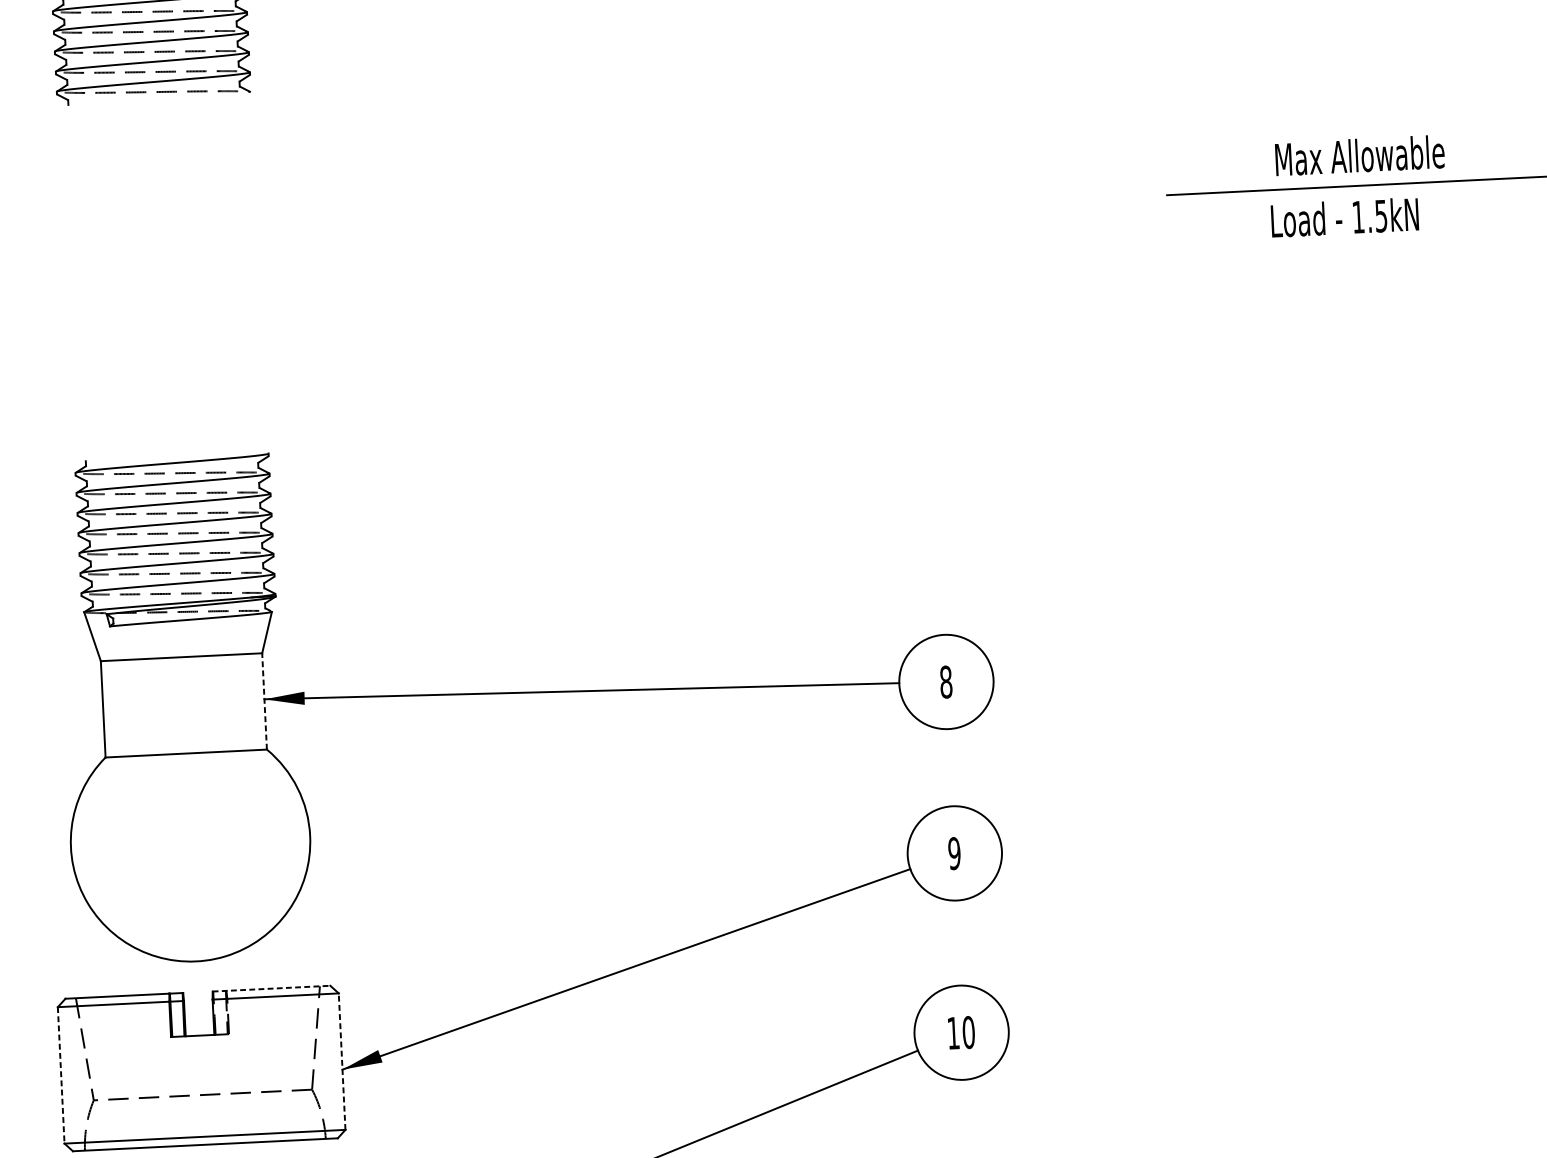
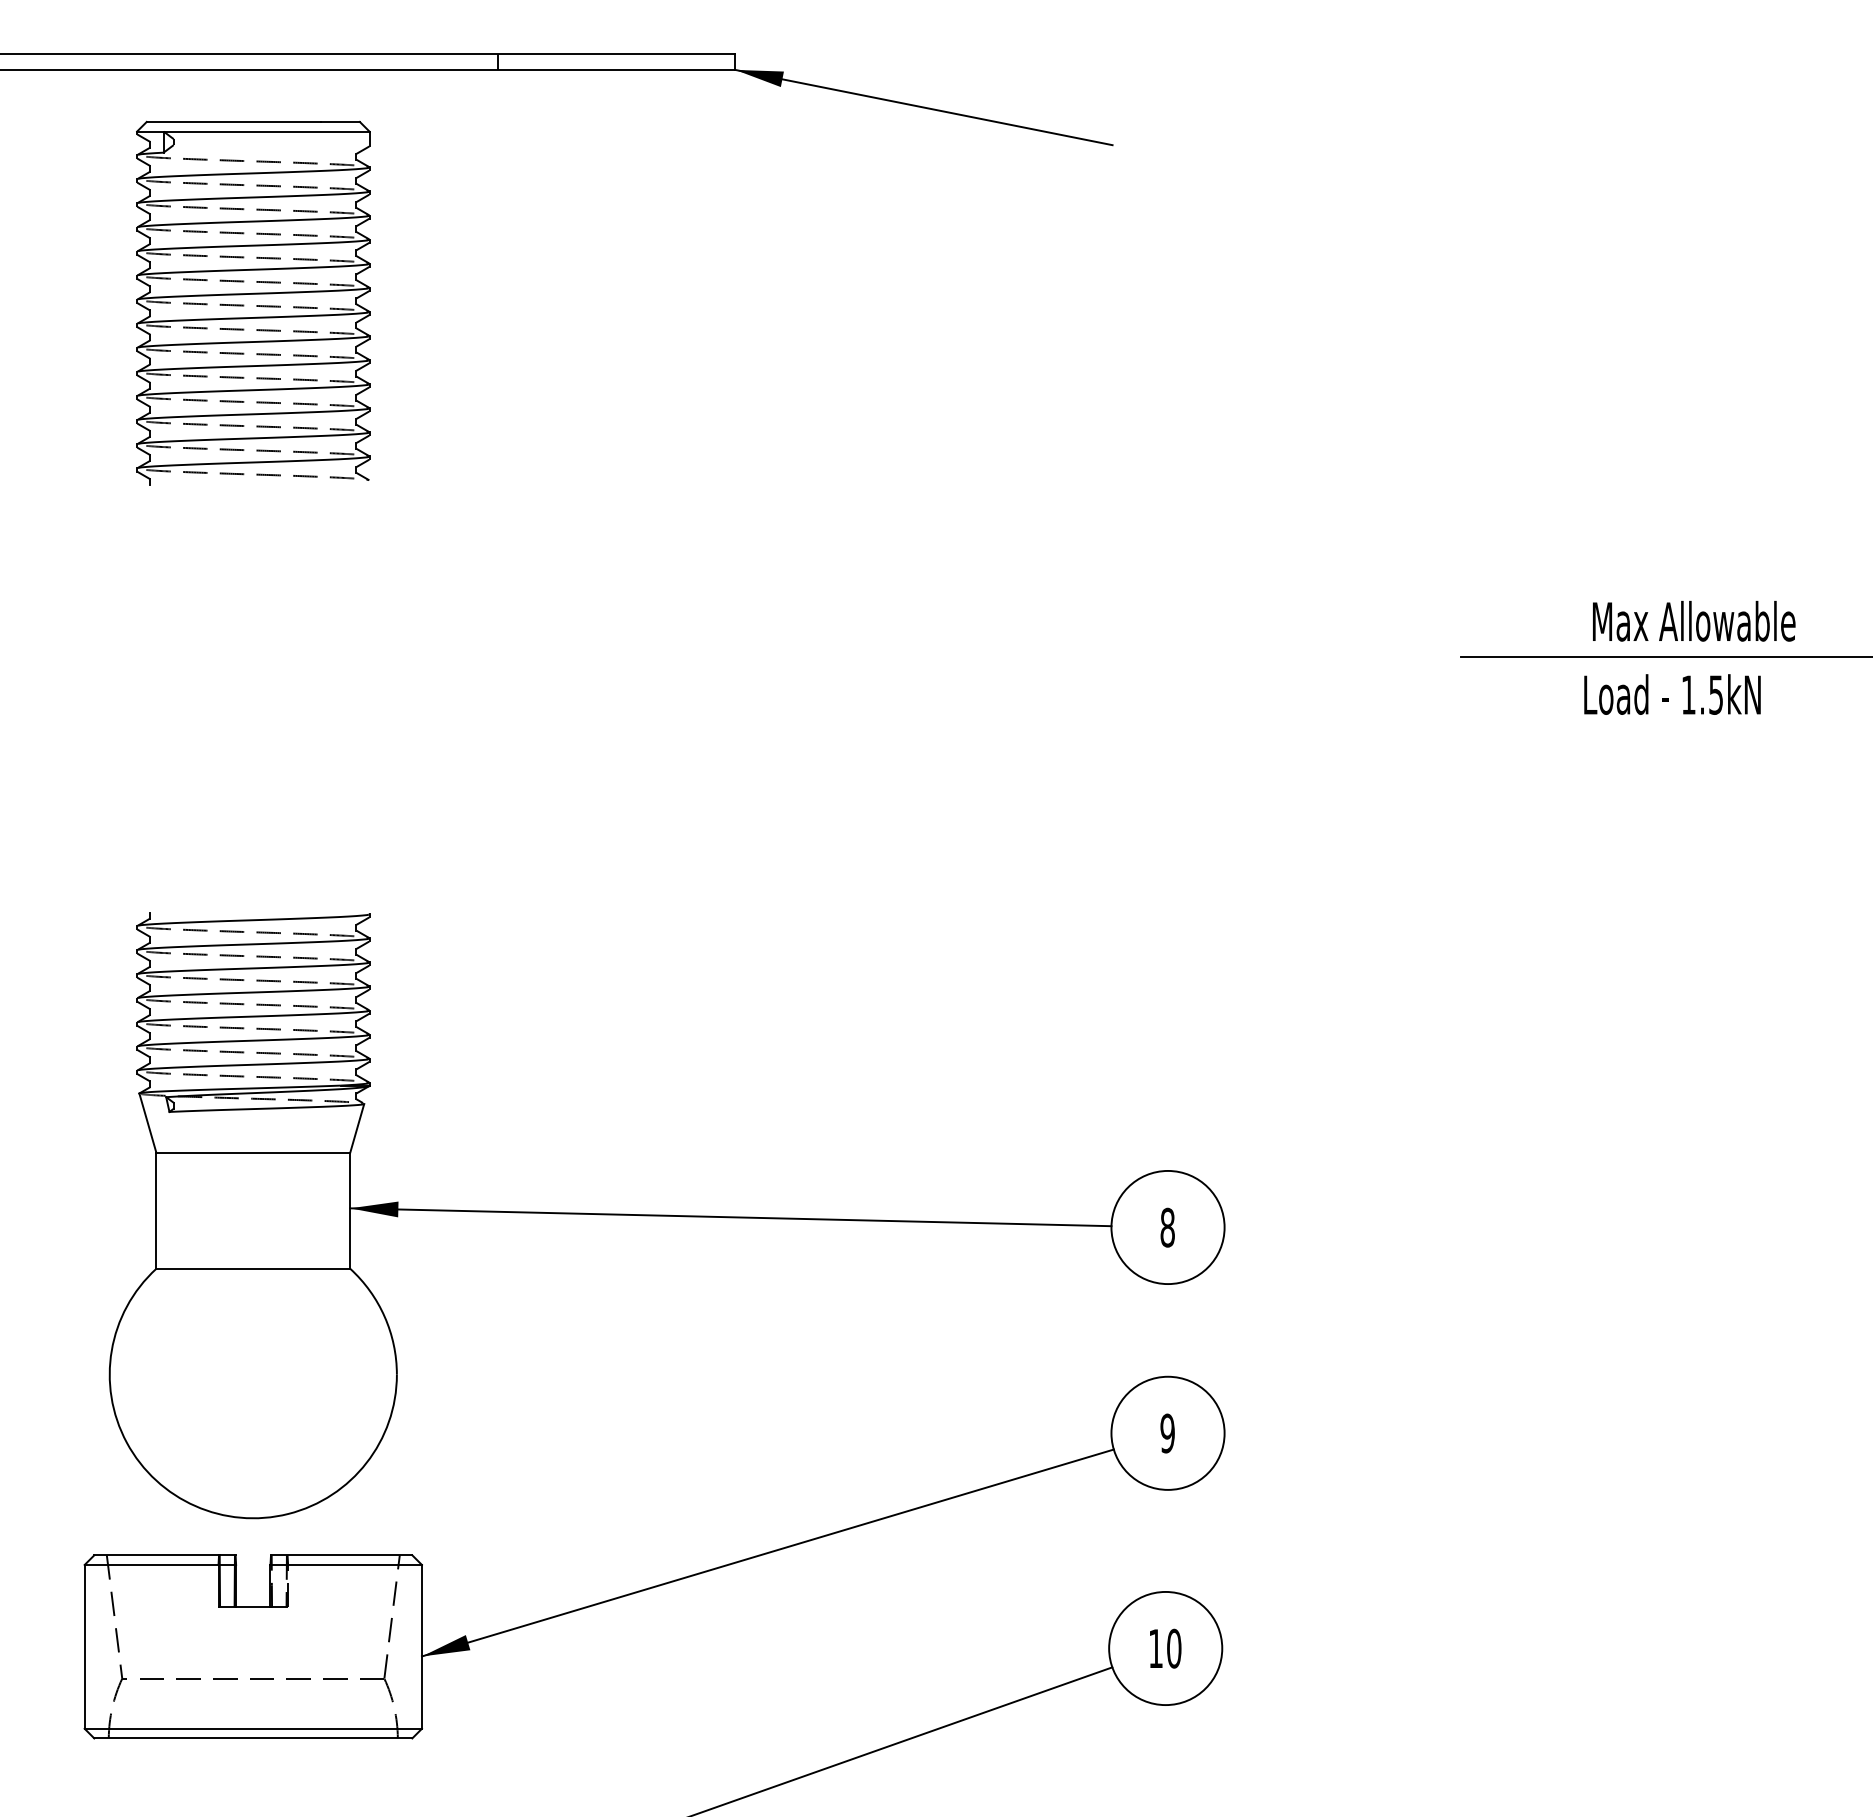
line: (264, 701) -> (350, 1210), dashed -> solid
line: (271, 988) -> (341, 1555), dashed -> solid
line: (341, 1061) -> (421, 1646), dashed -> solid
line: (61, 1075) -> (84, 1646), dashed -> solid

